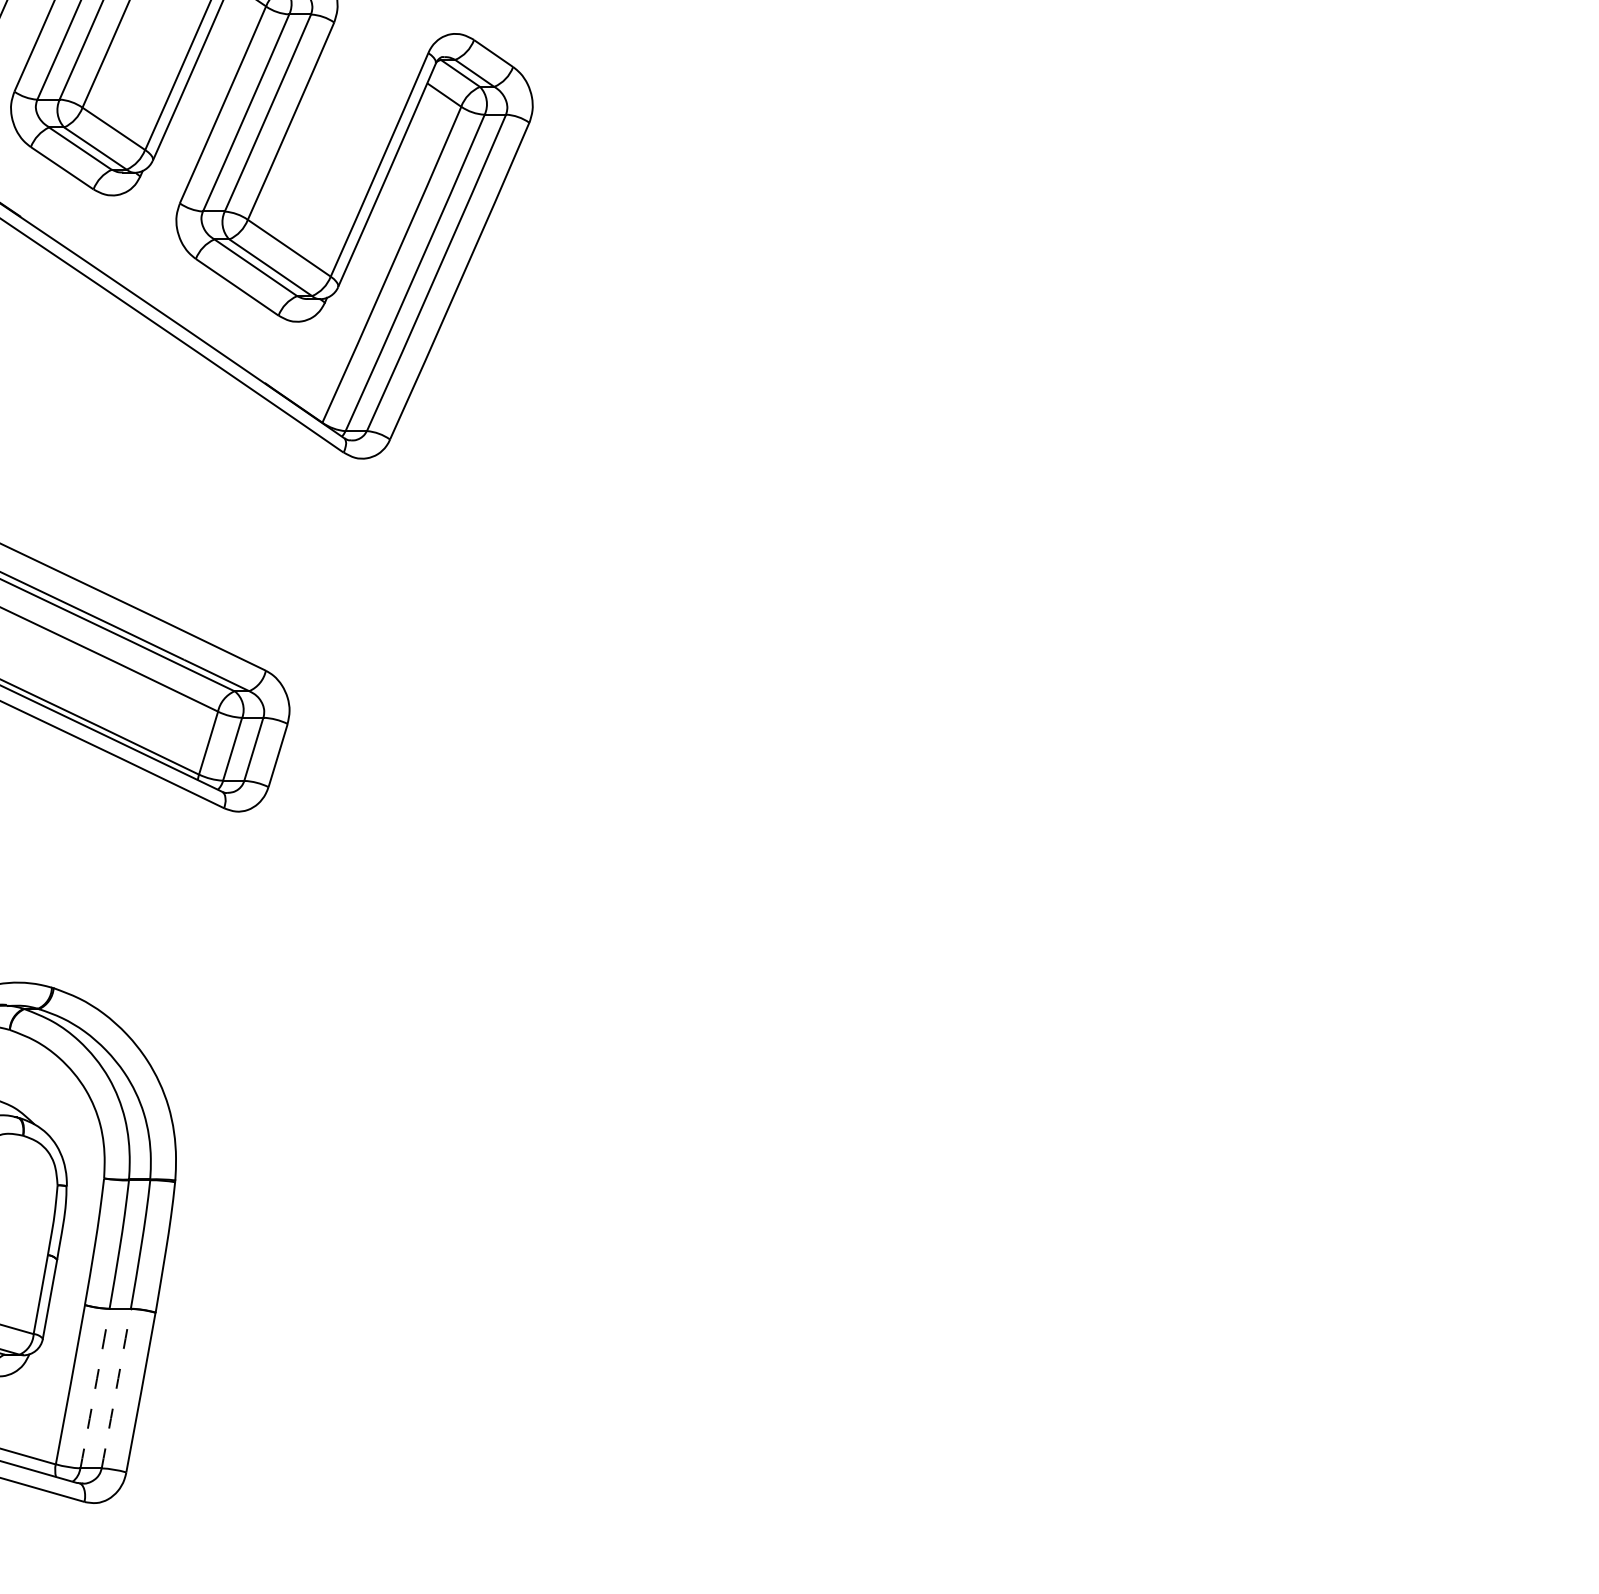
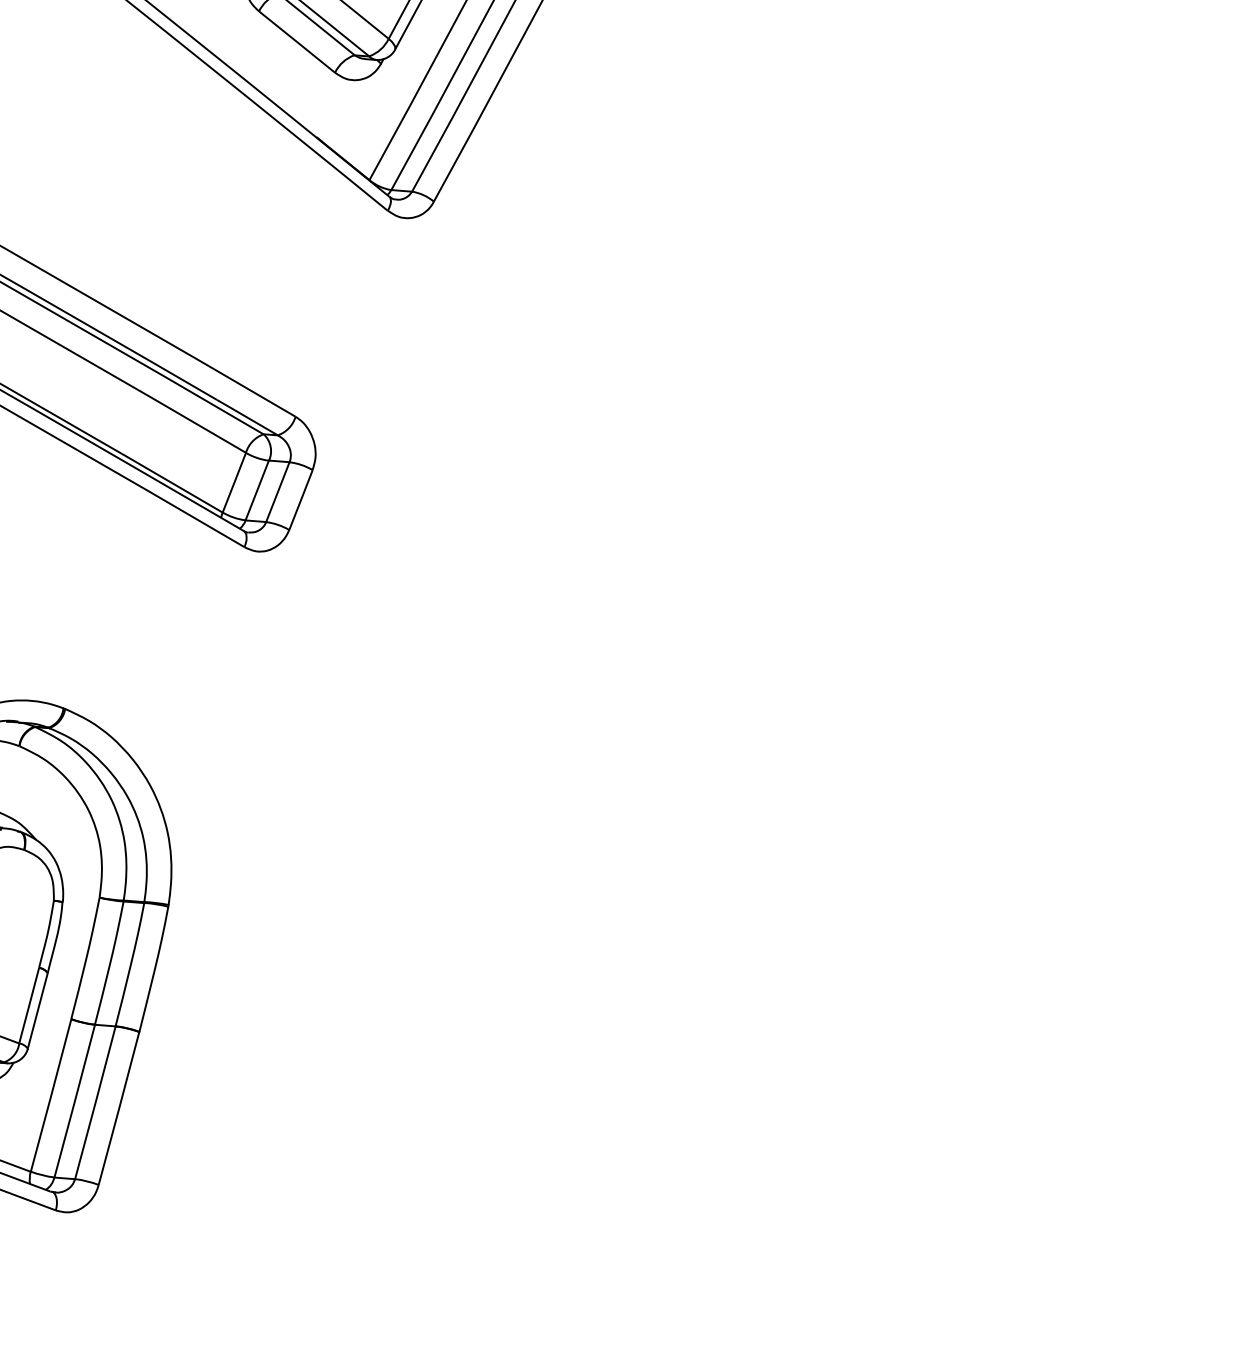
arc: (95, 1388) -> (75, 1101), dashed -> solid
arc: (116, 1388) -> (95, 1102), dashed -> solid

